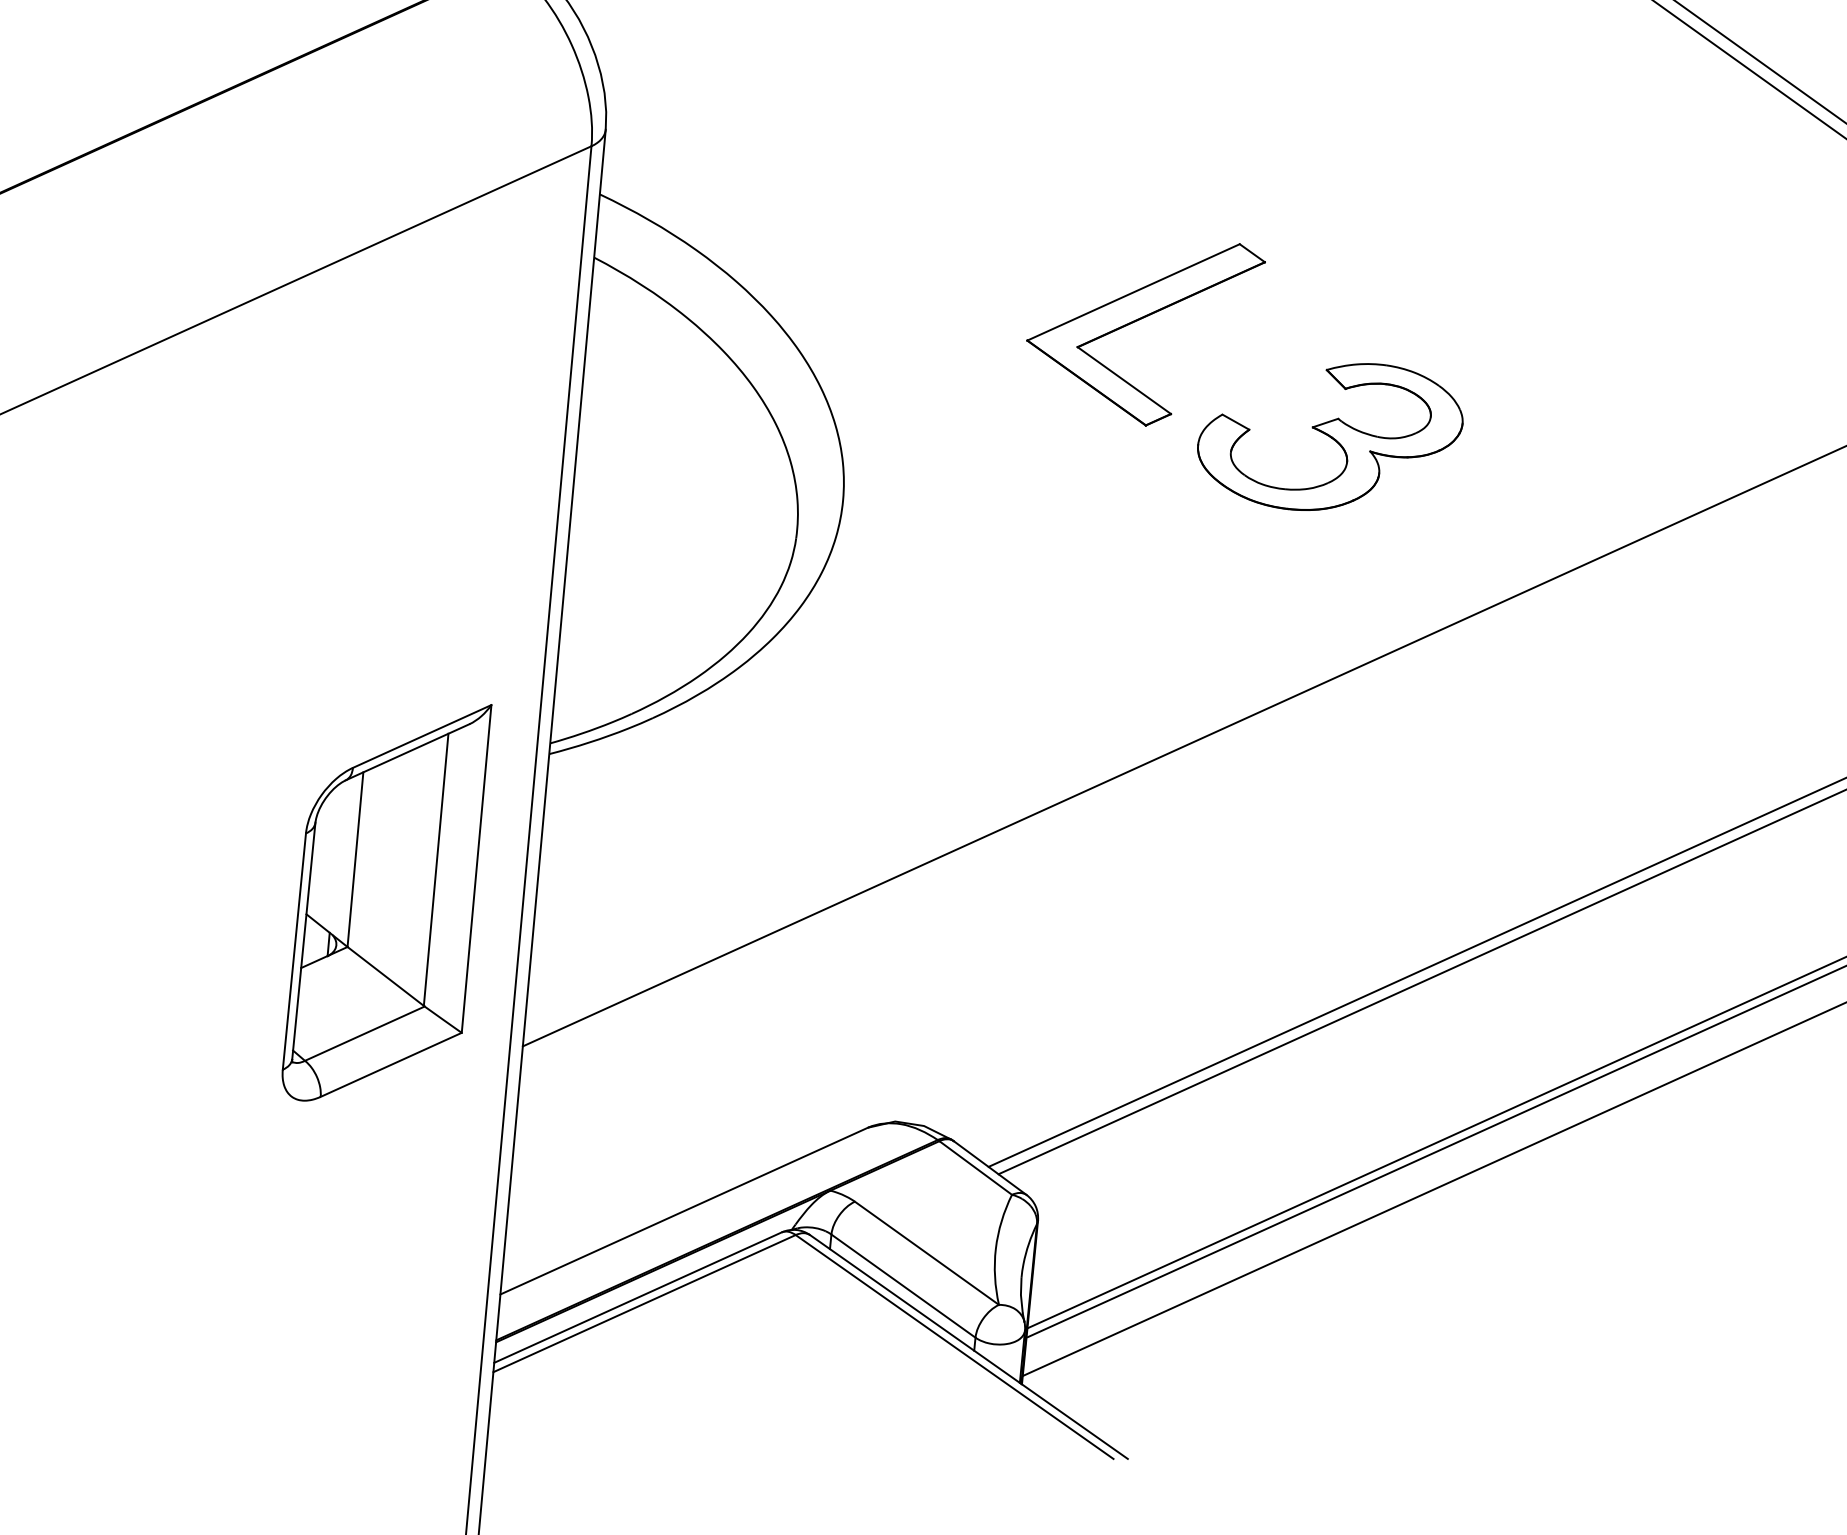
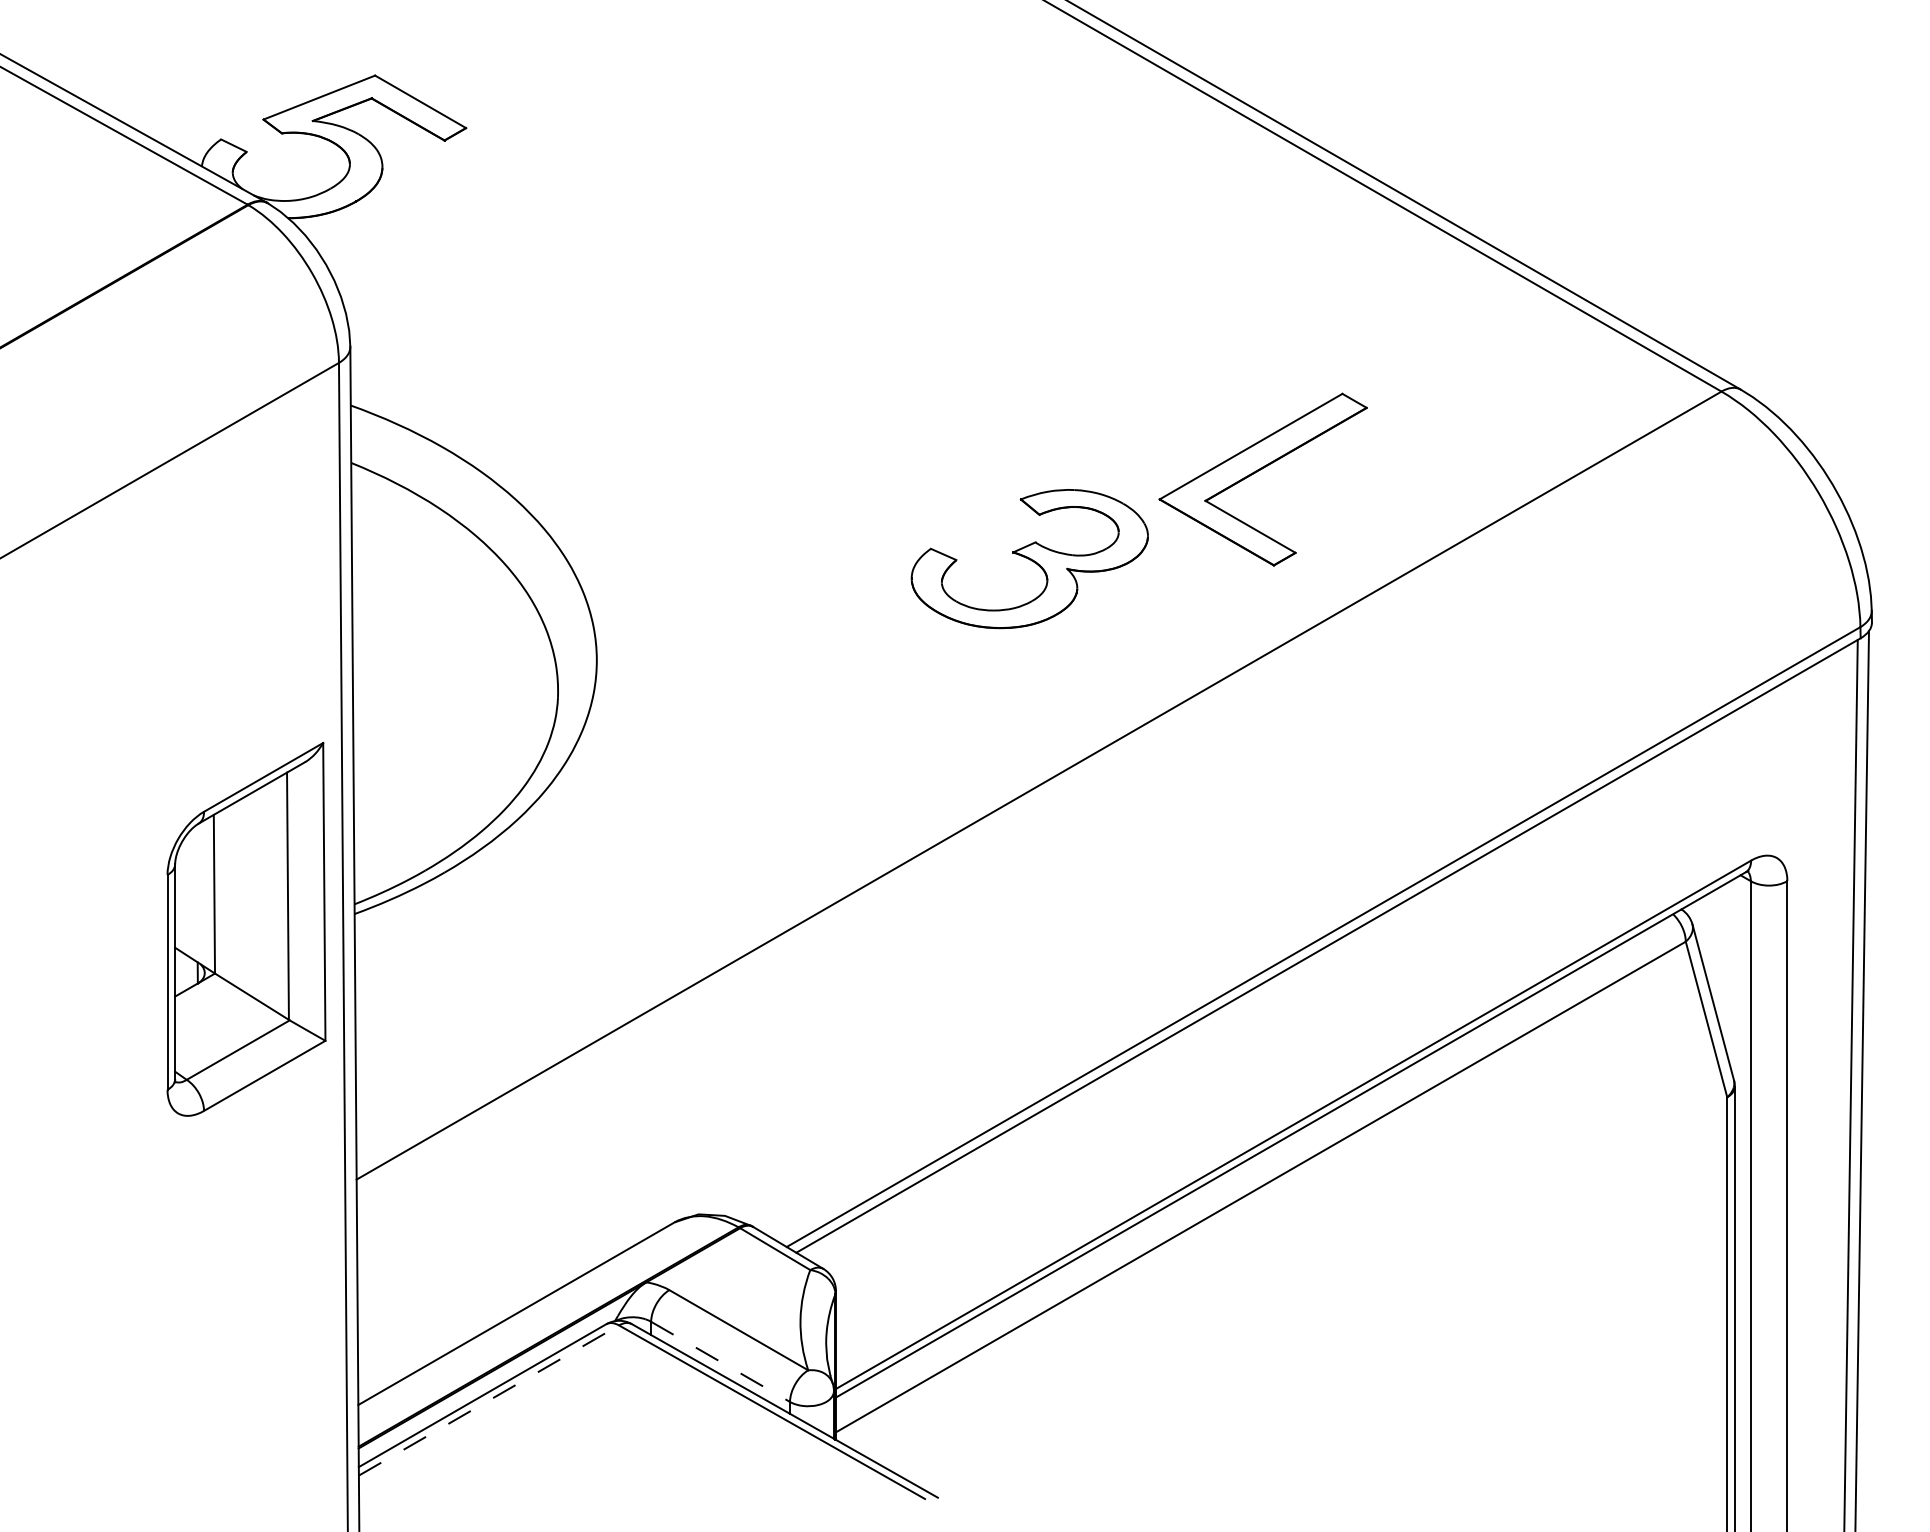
part: (1137, 321) -> (1257, 472), moved
part: (386, 901) -> (246, 929), moved
line: (904, 1286) -> (721, 1362), solid -> dashed
line: (645, 1303) -> (489, 1400), solid -> dashed

